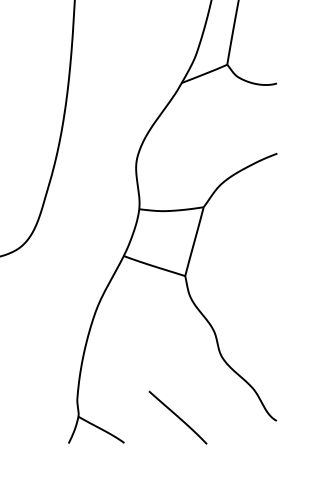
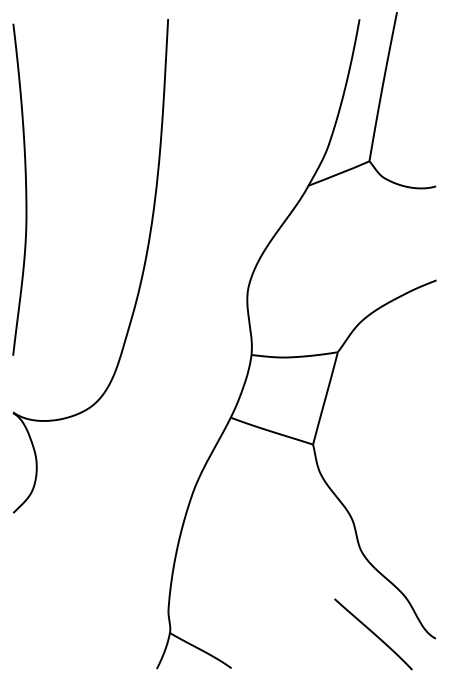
curve: (178, 417) -> (373, 634), moved

